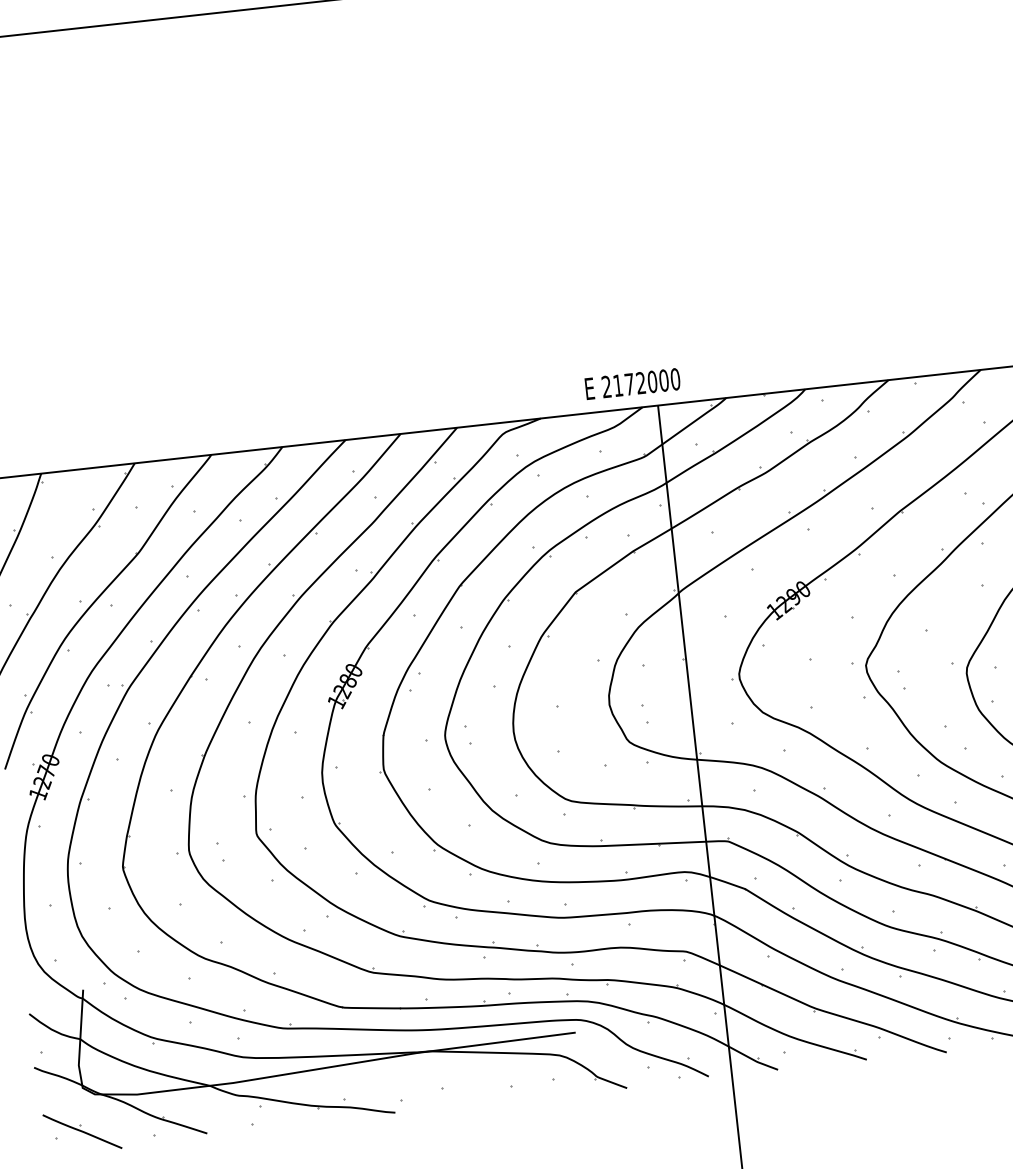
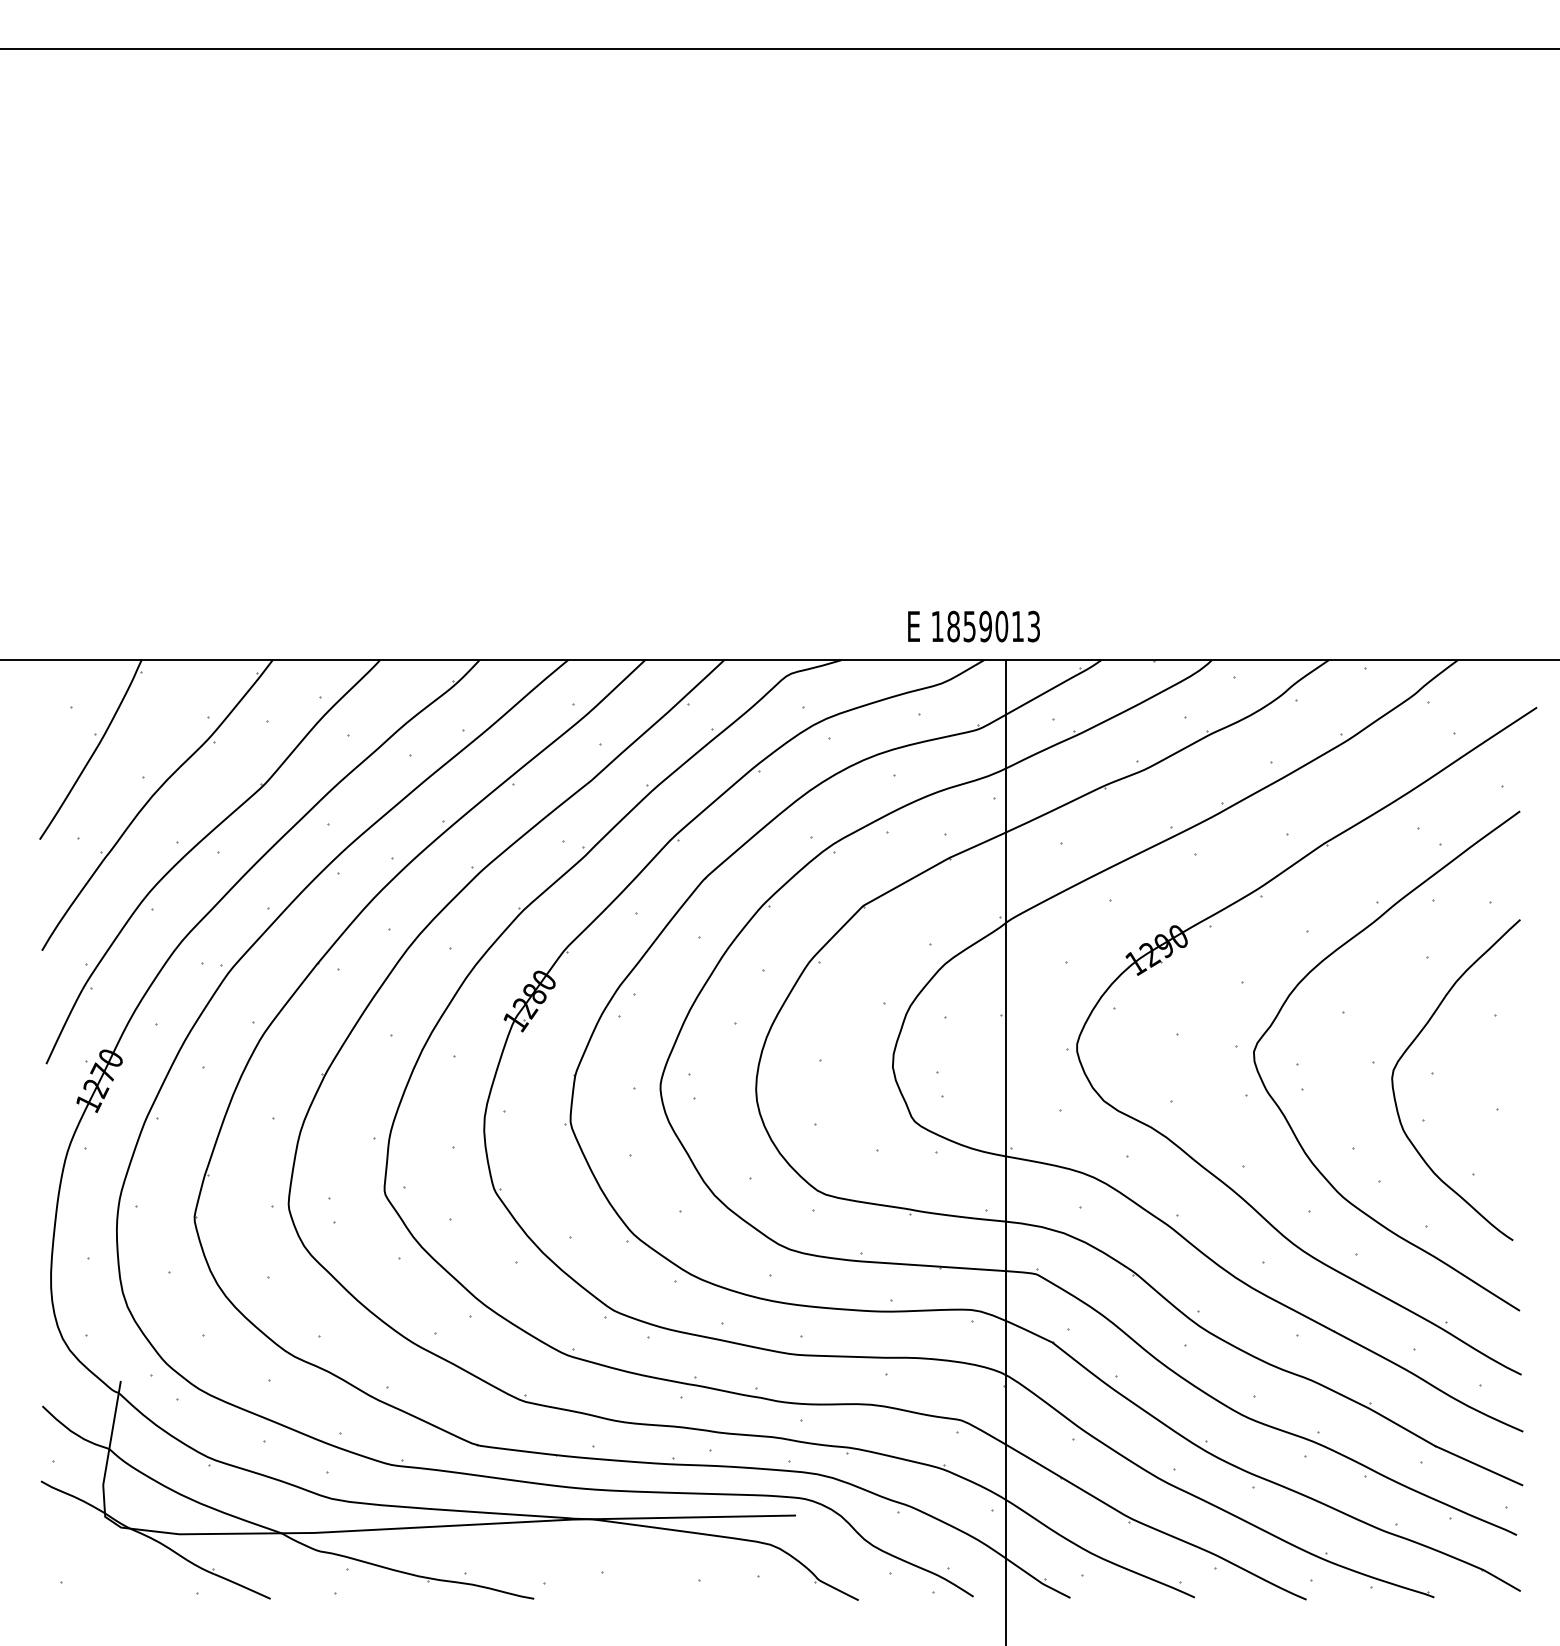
text: (640, 383) -> (985, 626), 2172000 -> 1859013
part: (81, 1131) -> (97, 1576), removed

